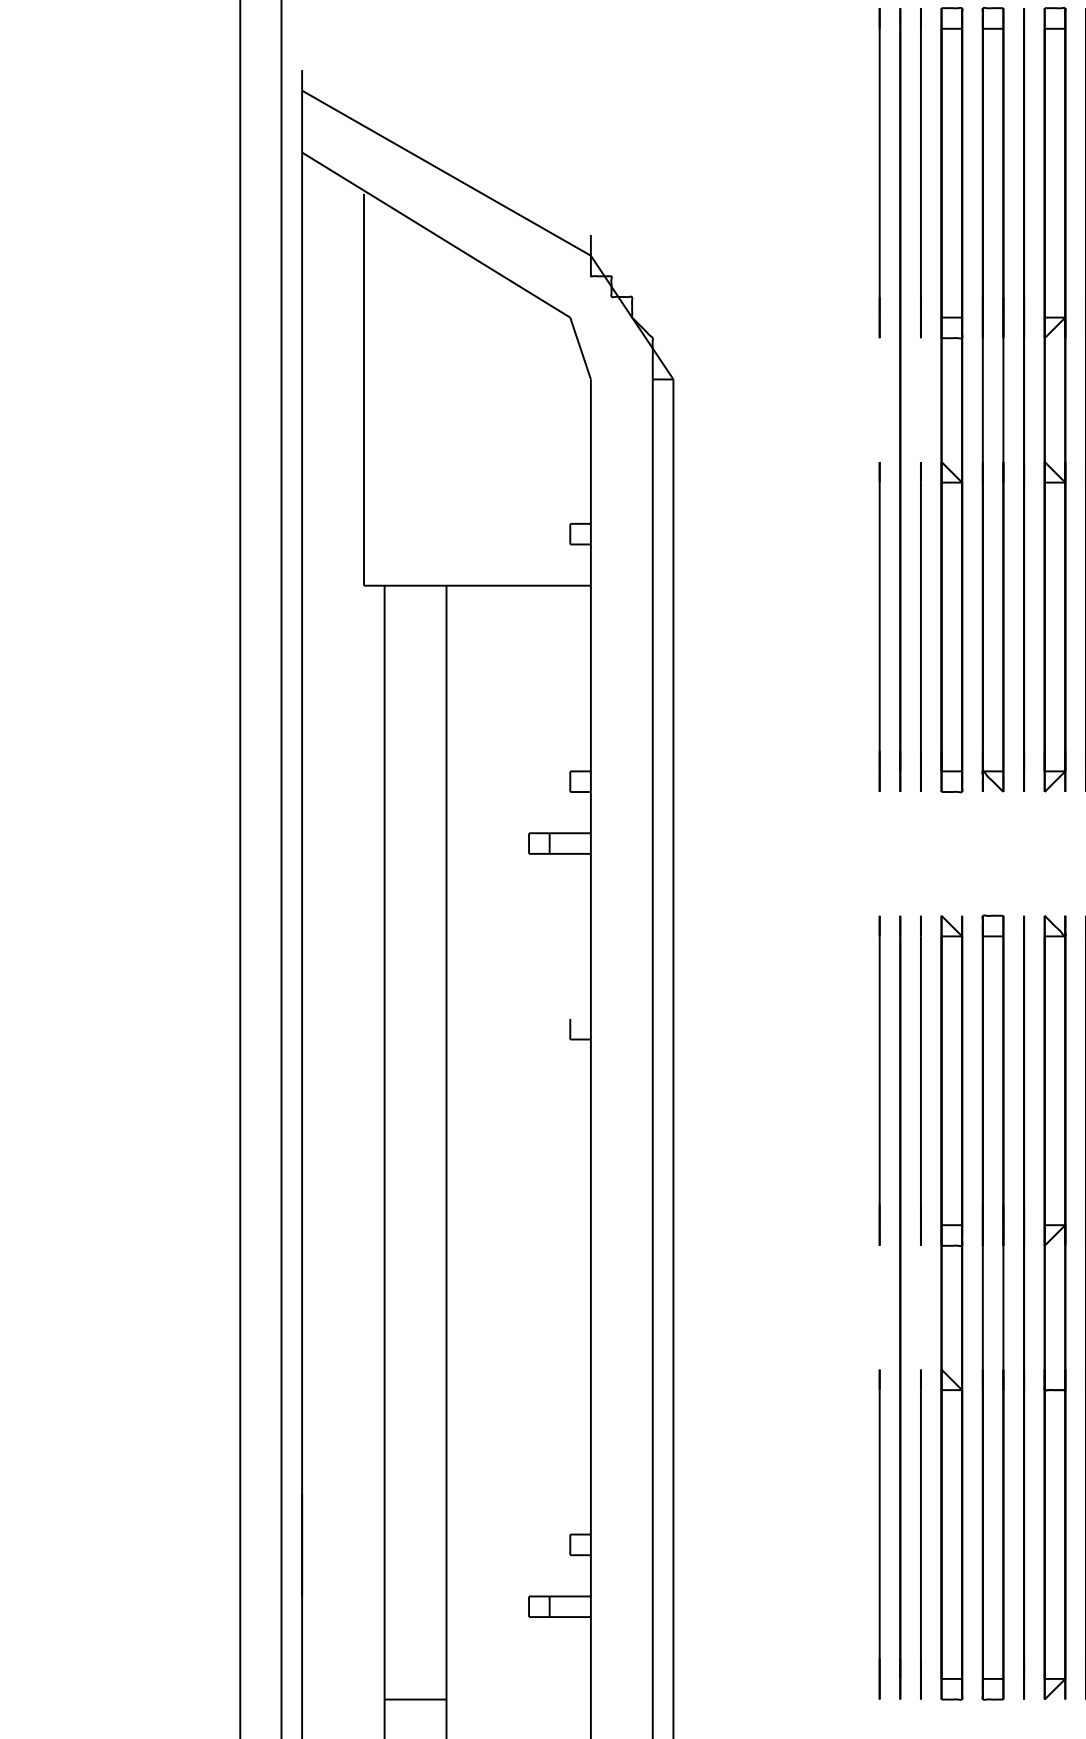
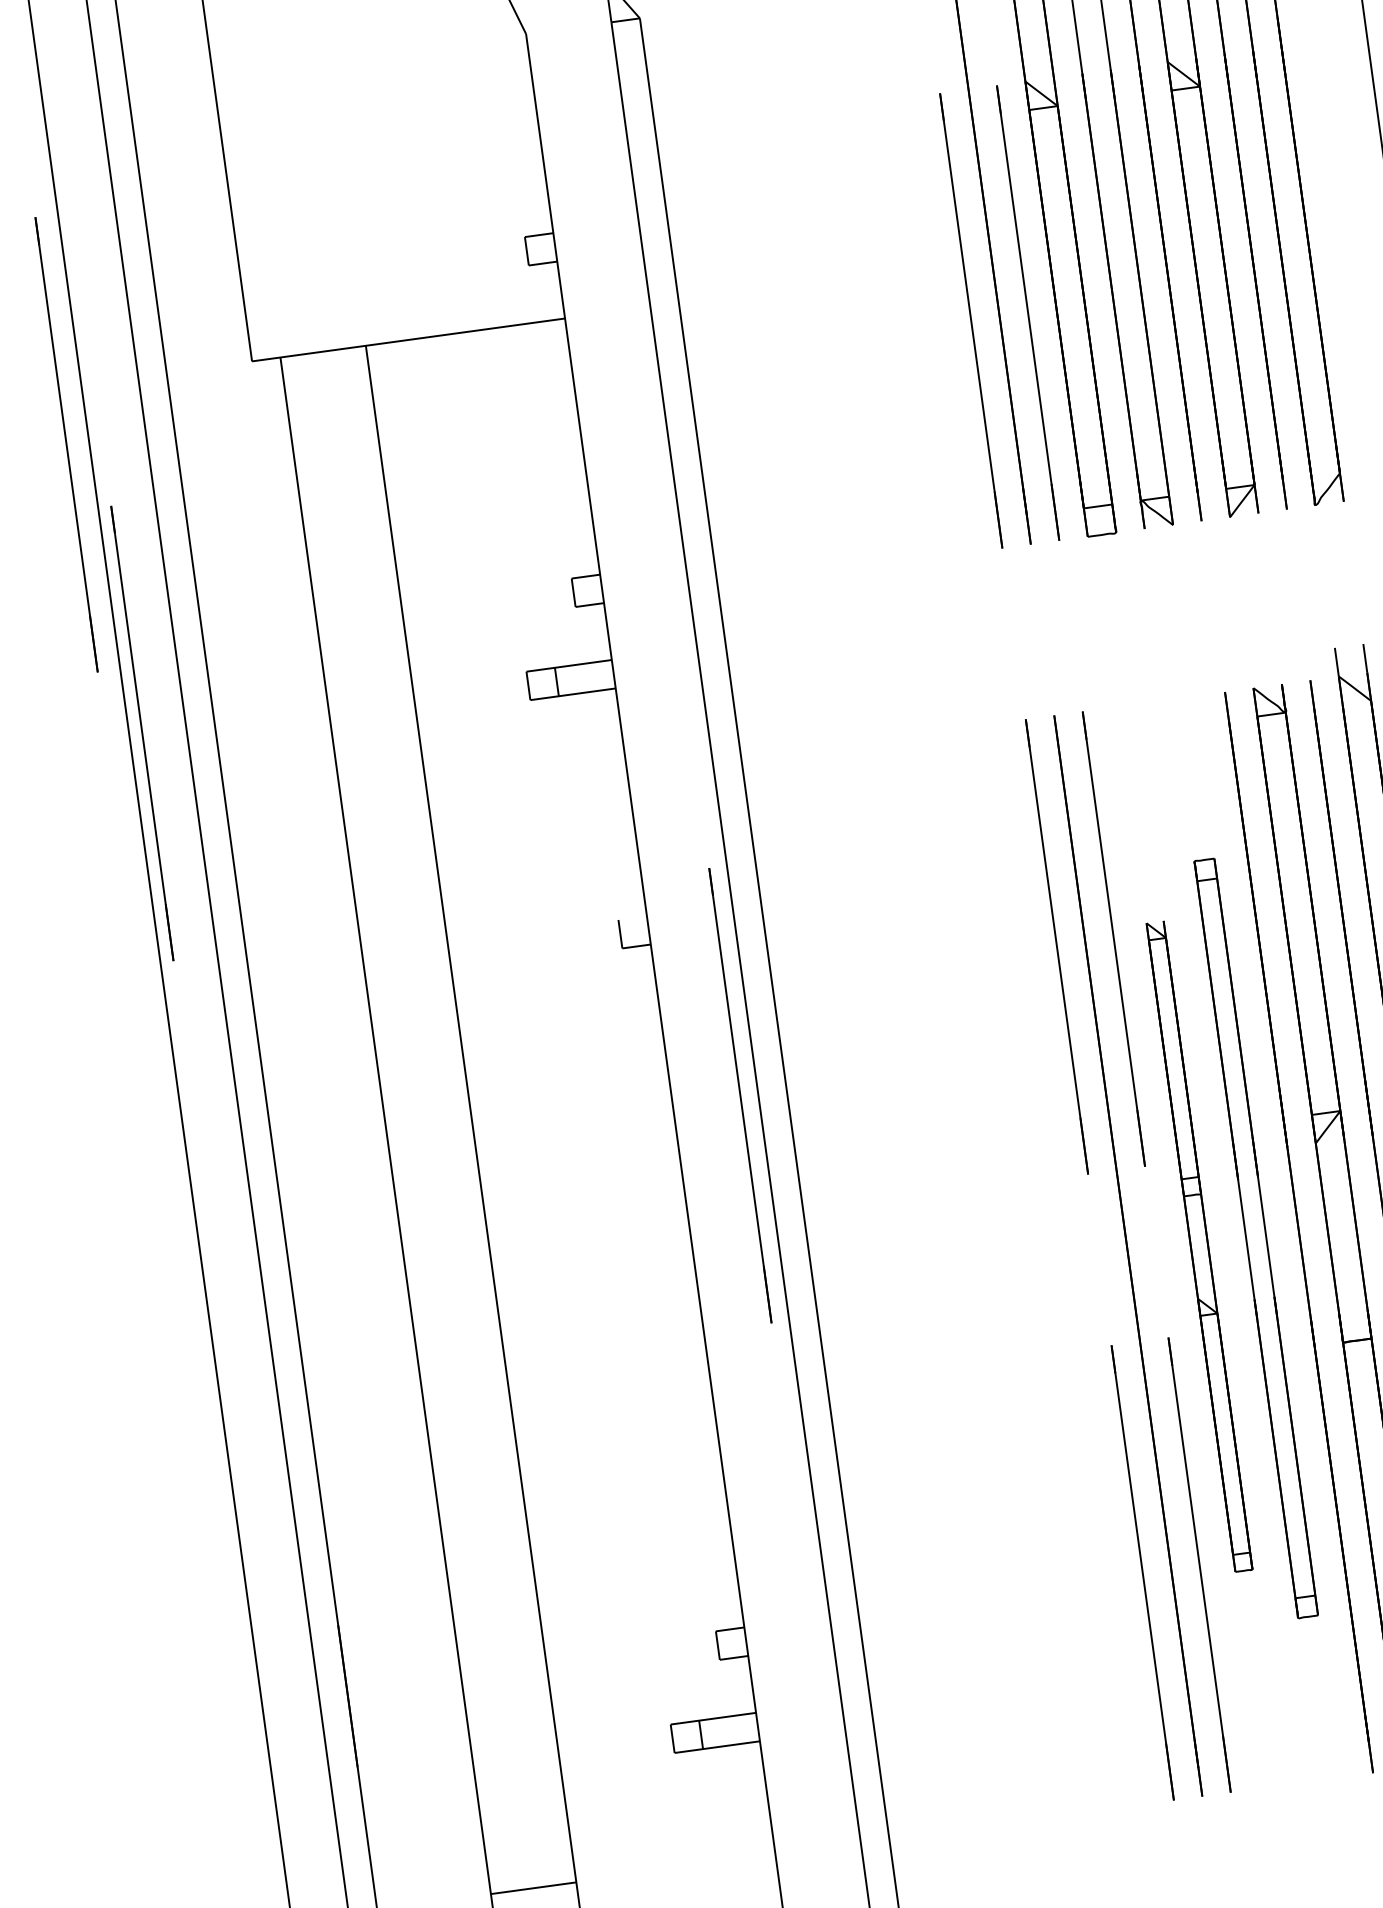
line: (223, 626) -> (65, 444), added
line: (249, 839) -> (142, 733), added
line: (639, 1155) -> (739, 1095), added
part: (951, 1307) -> (1198, 1246), size x0.6
part: (992, 1307) -> (1255, 1238), size x0.7

